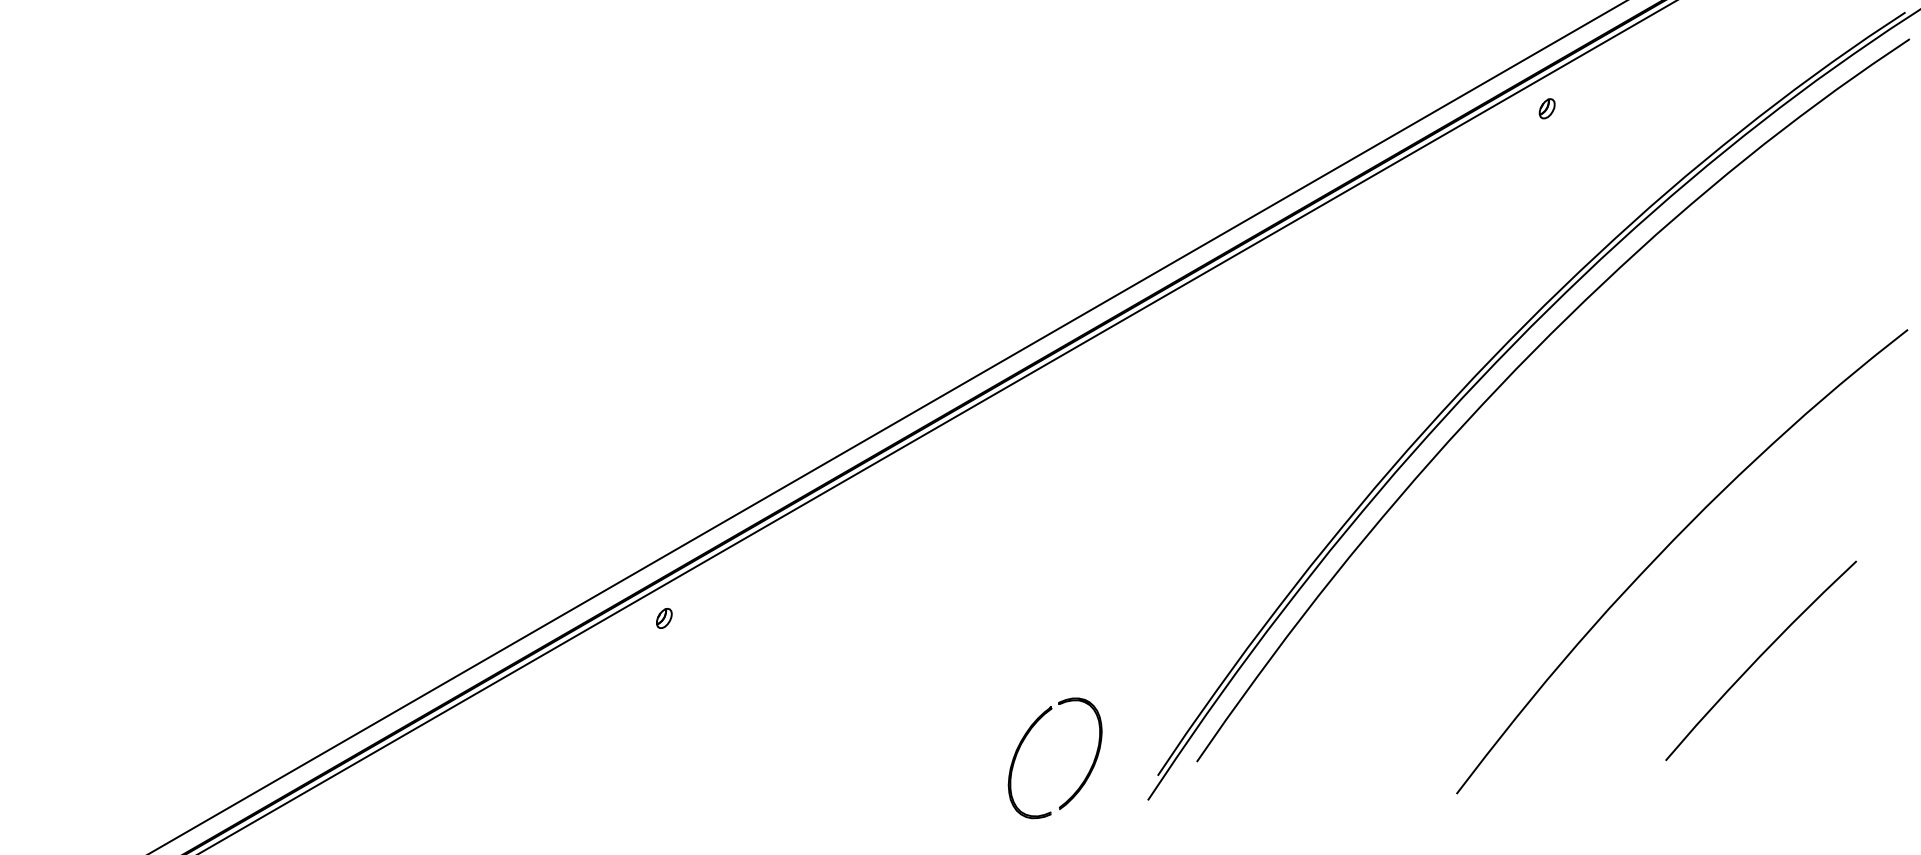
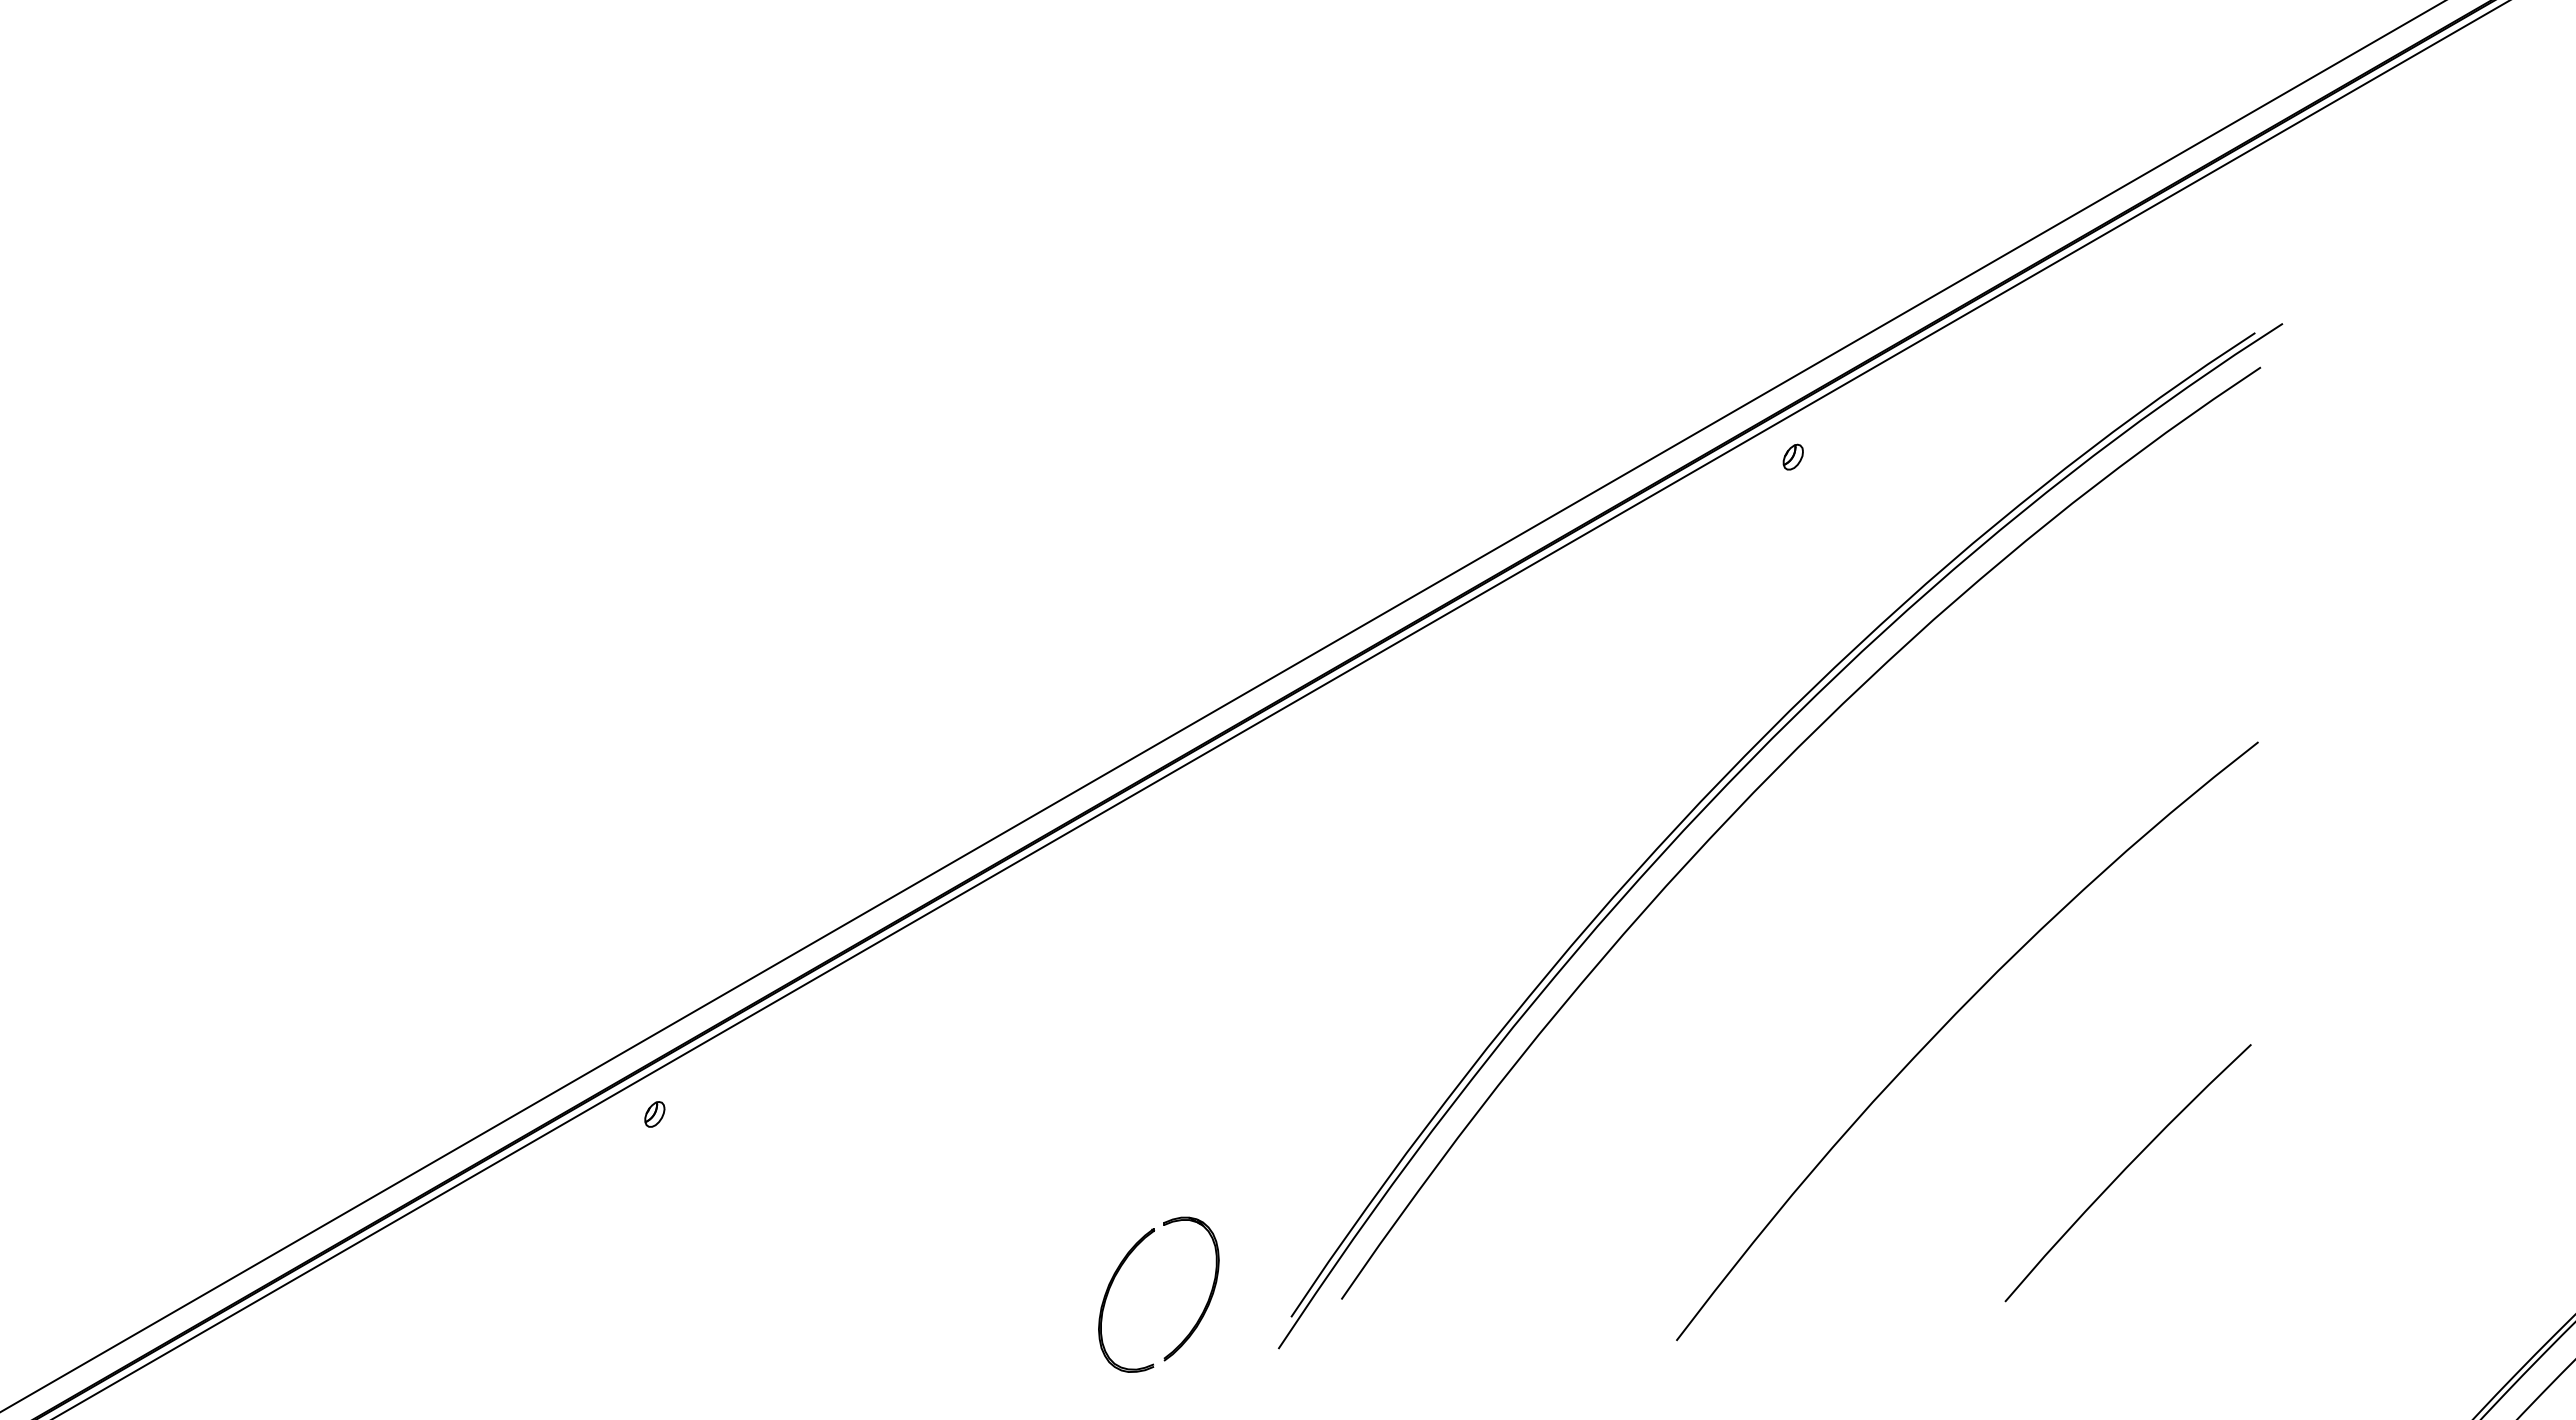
curve: (1759, 658) -> (2125, 1170), moved

